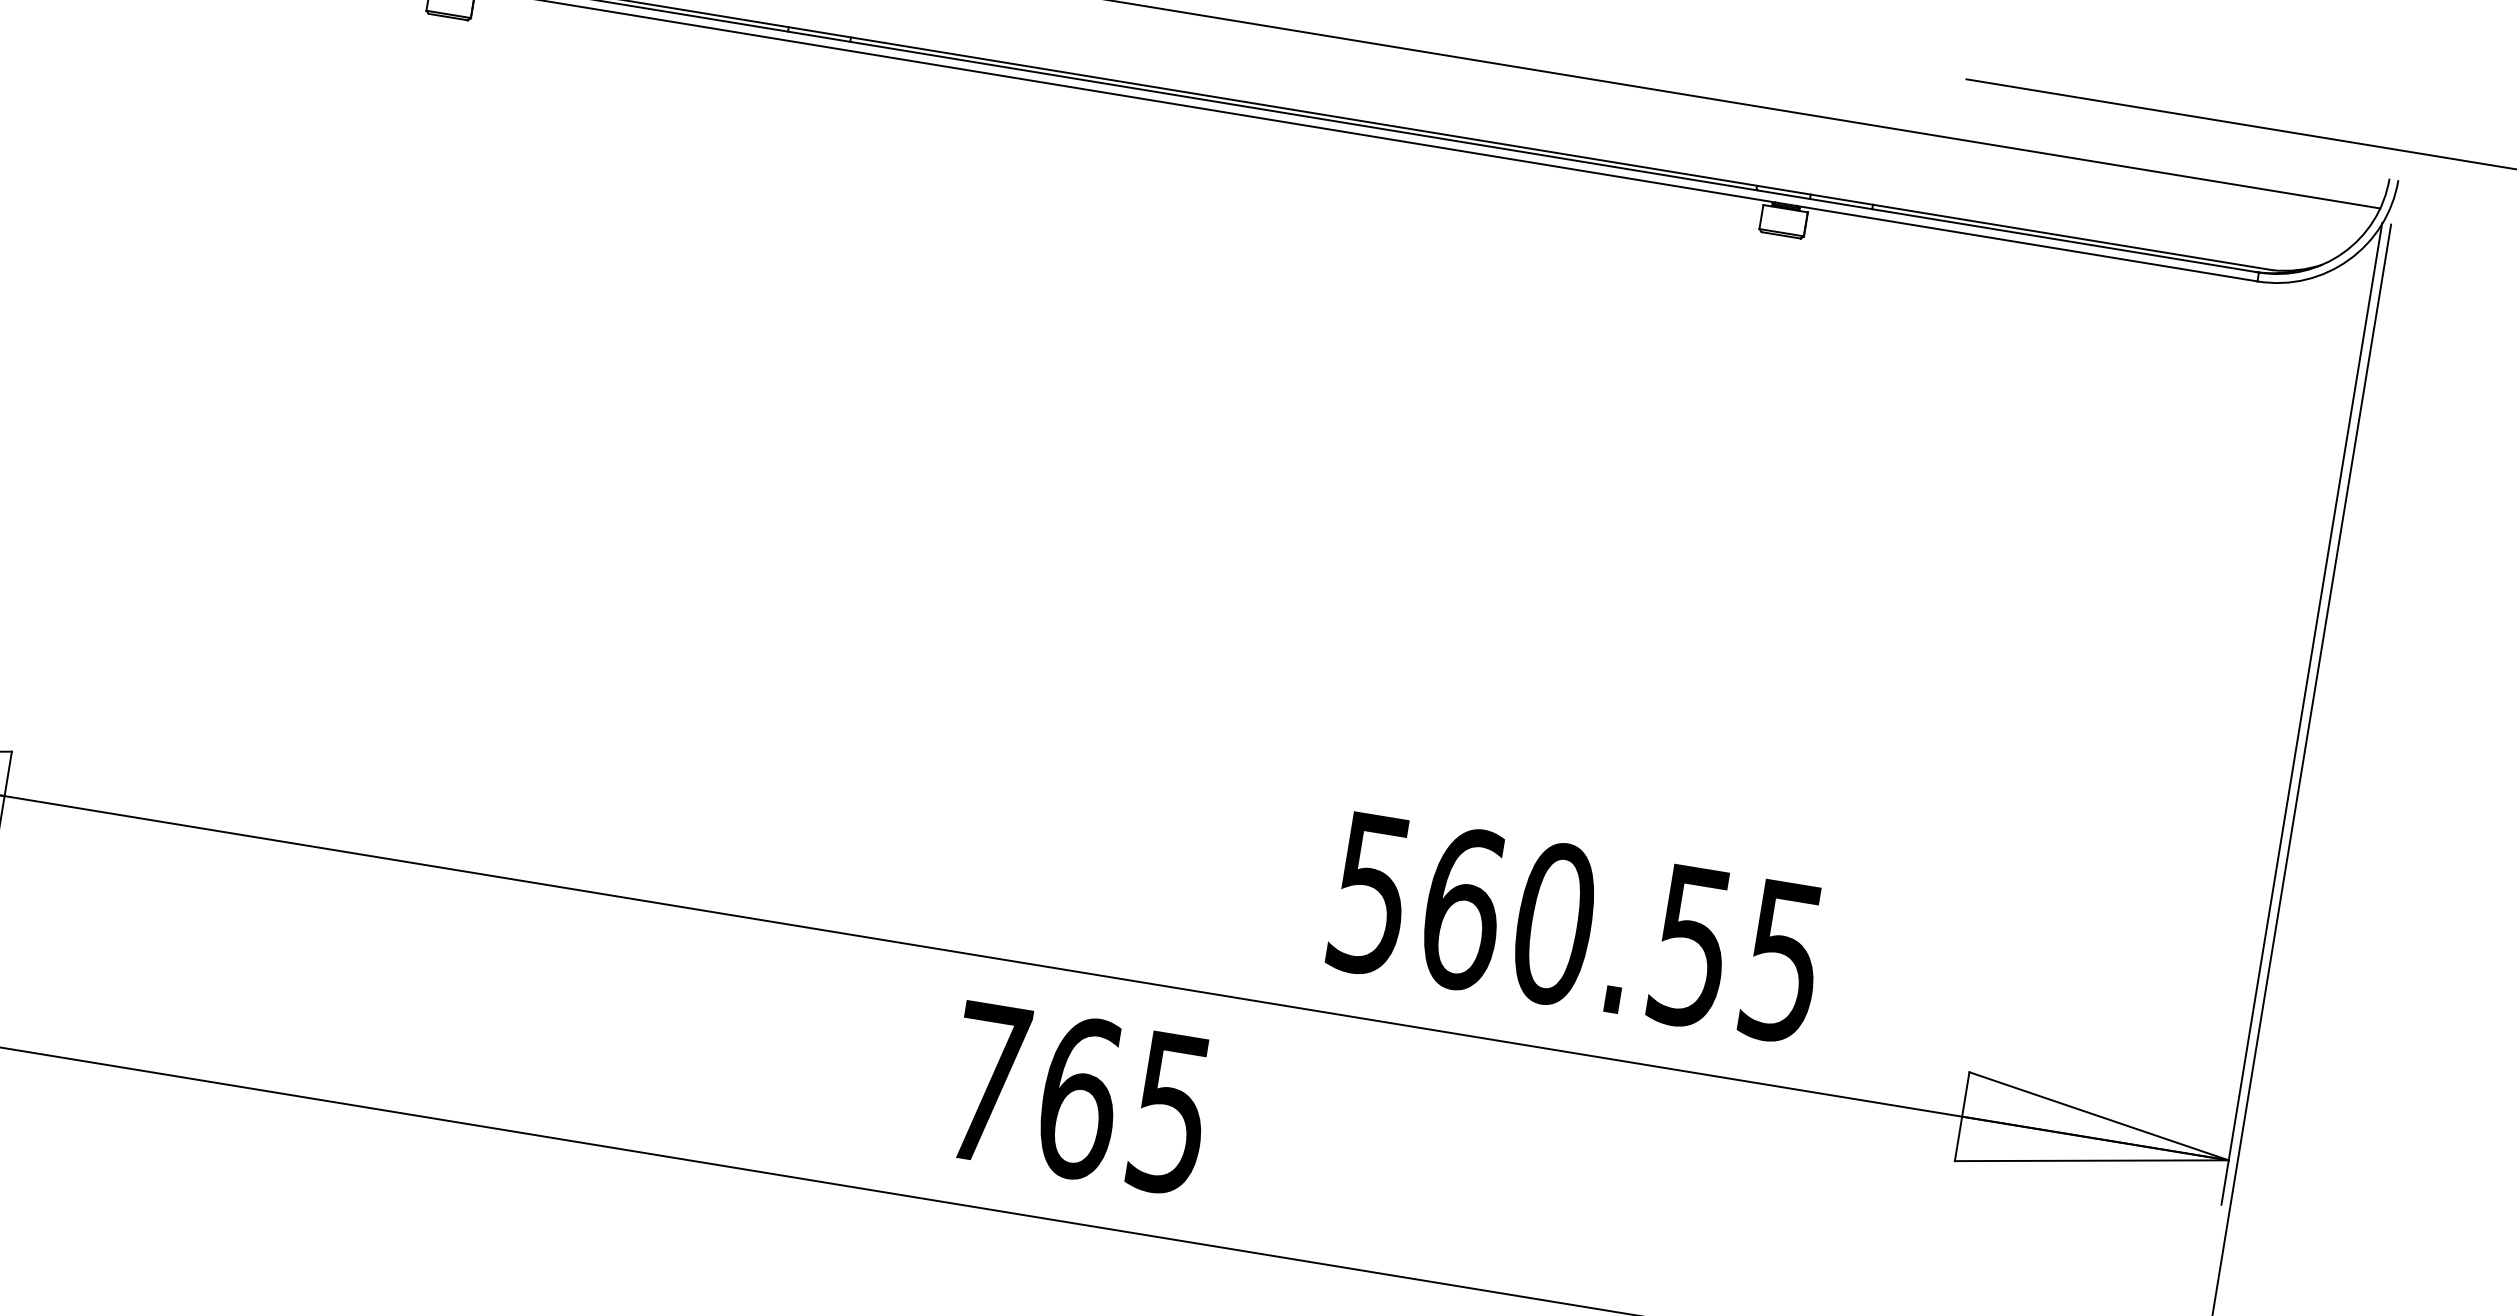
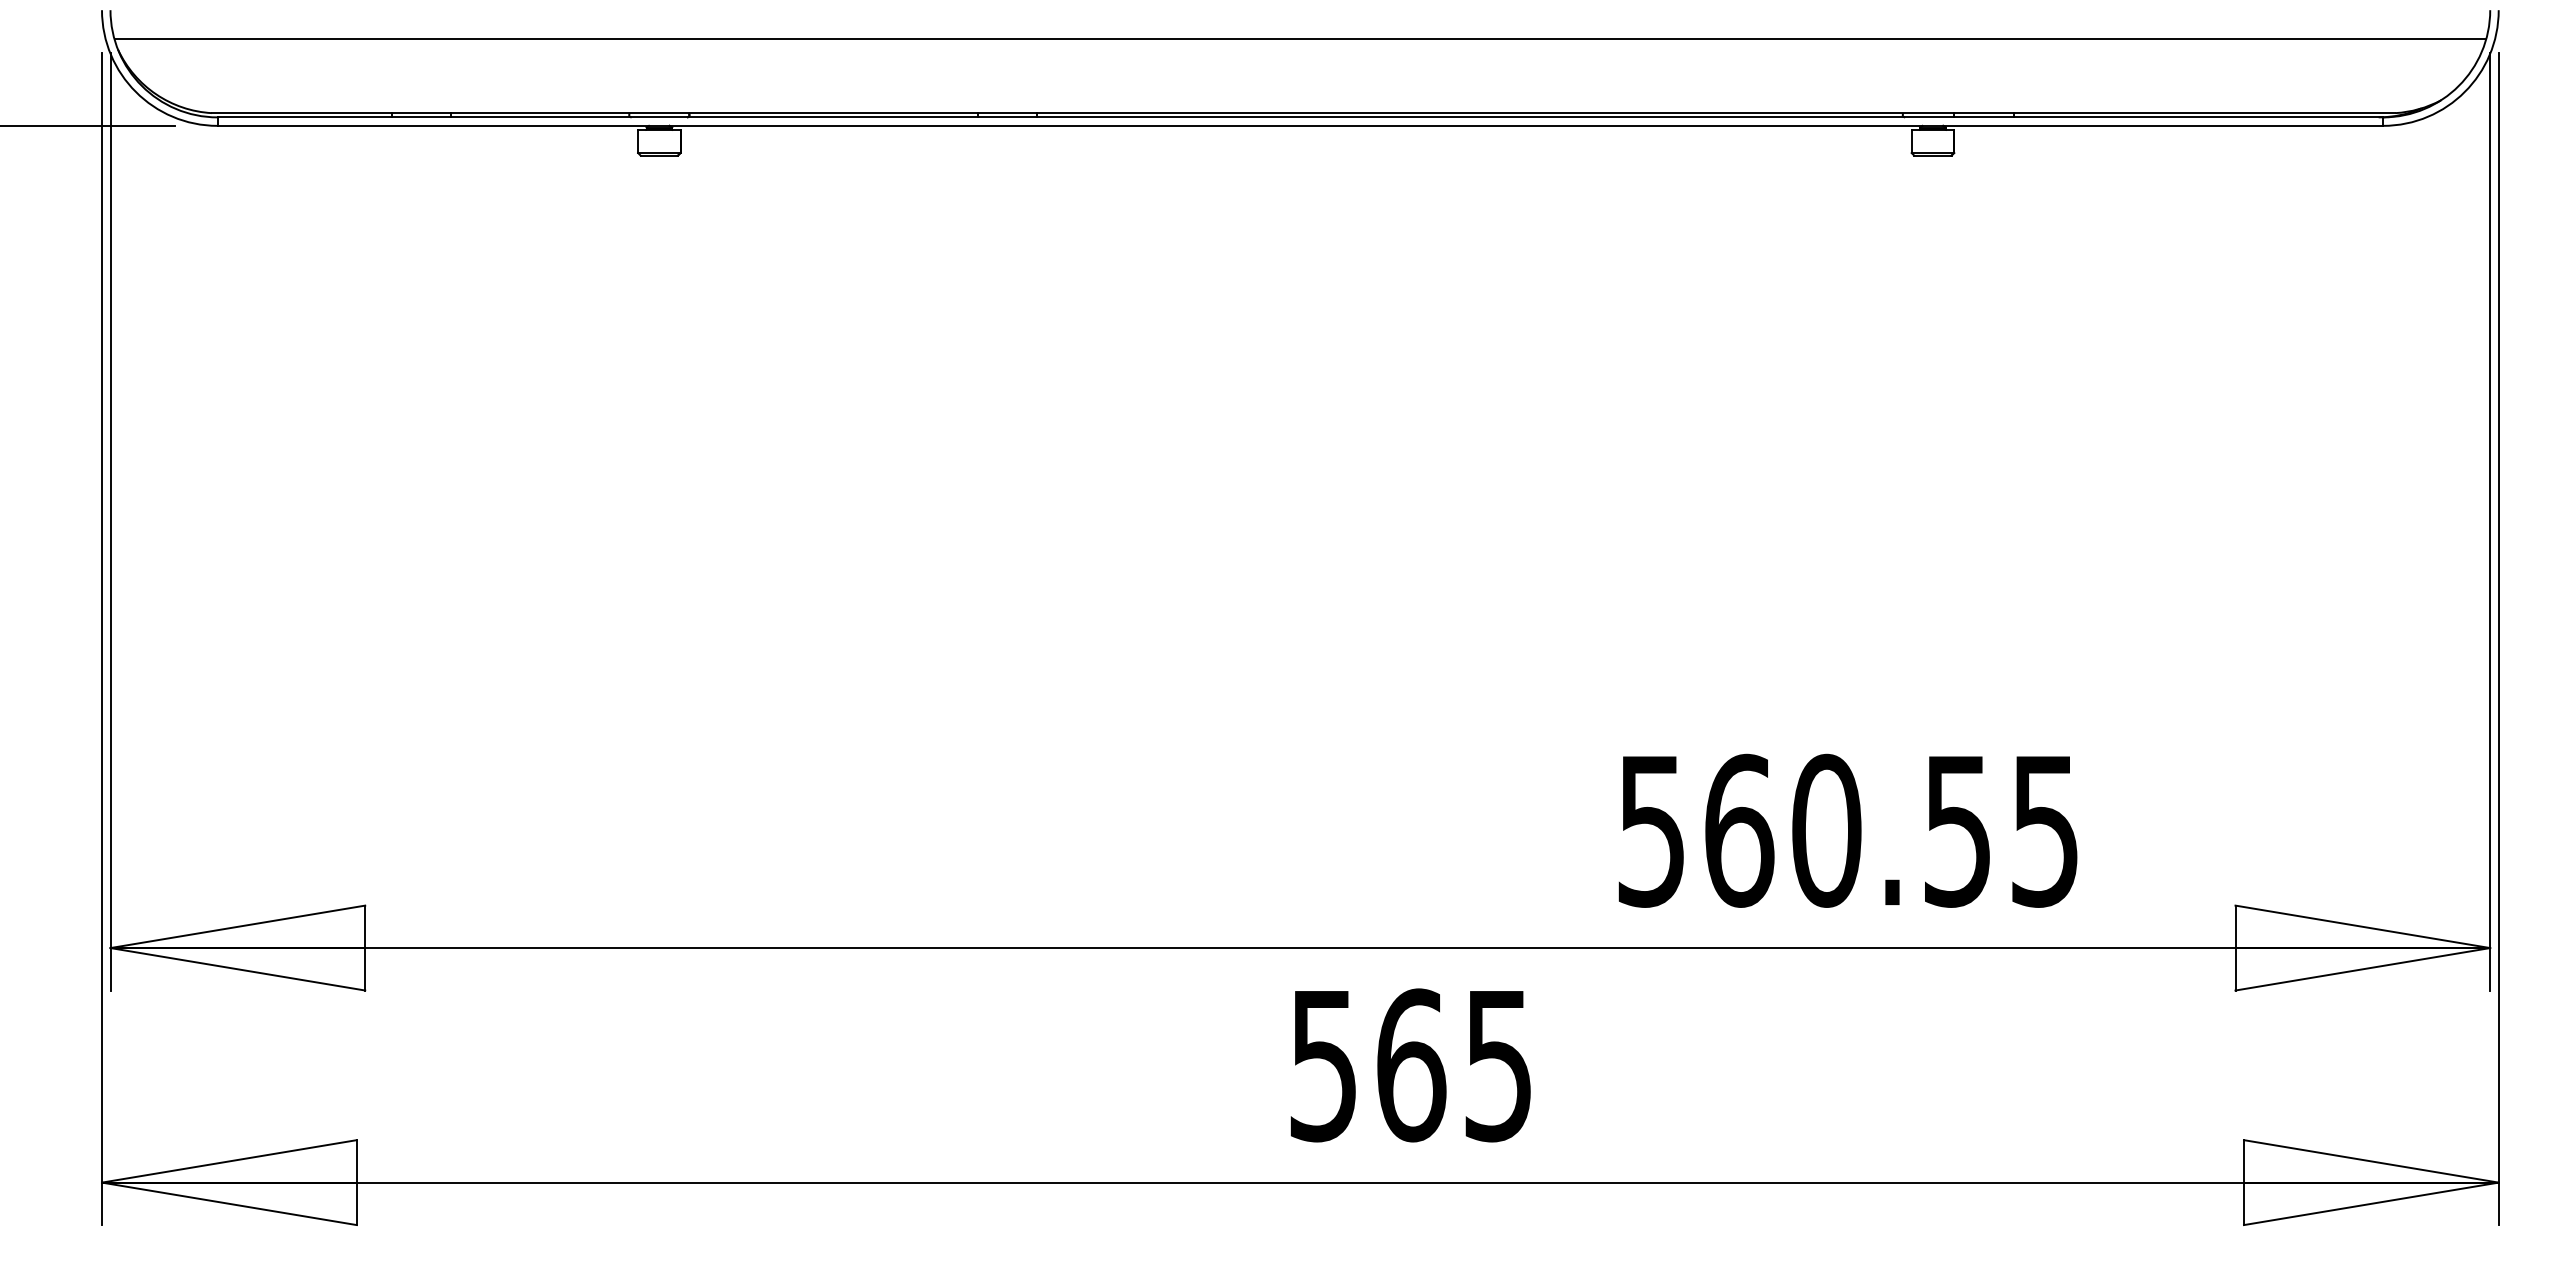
text: (986, 1084) -> (1322, 1066), 765 -> 565

